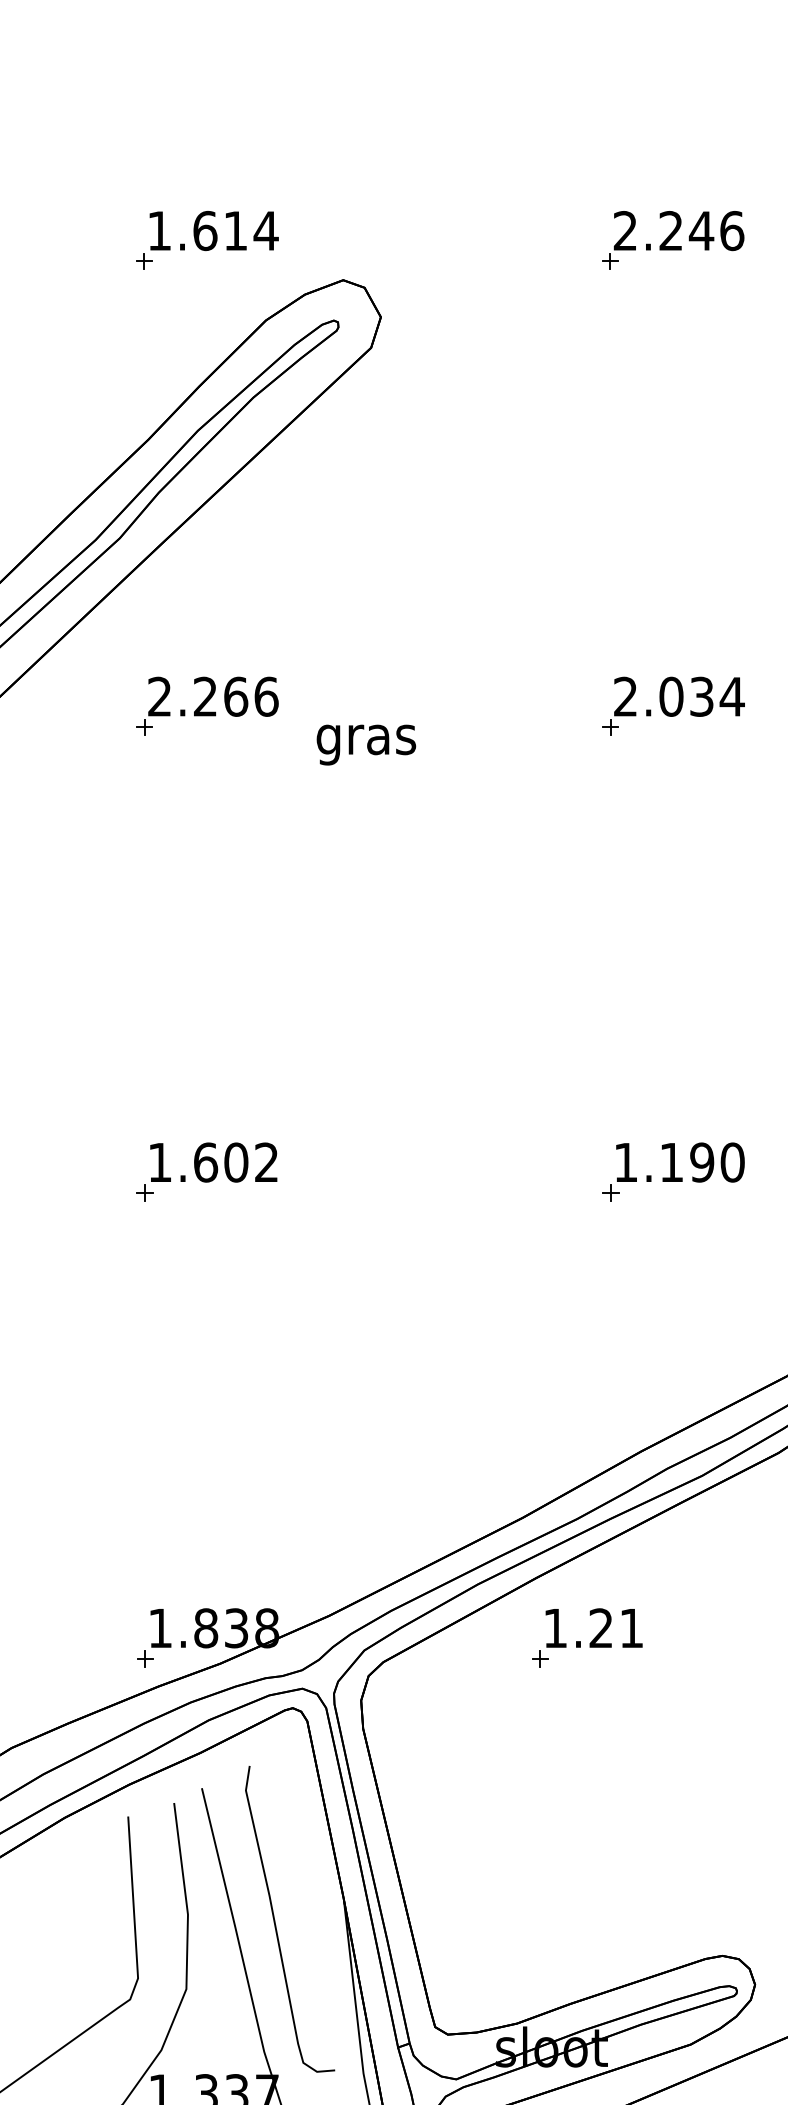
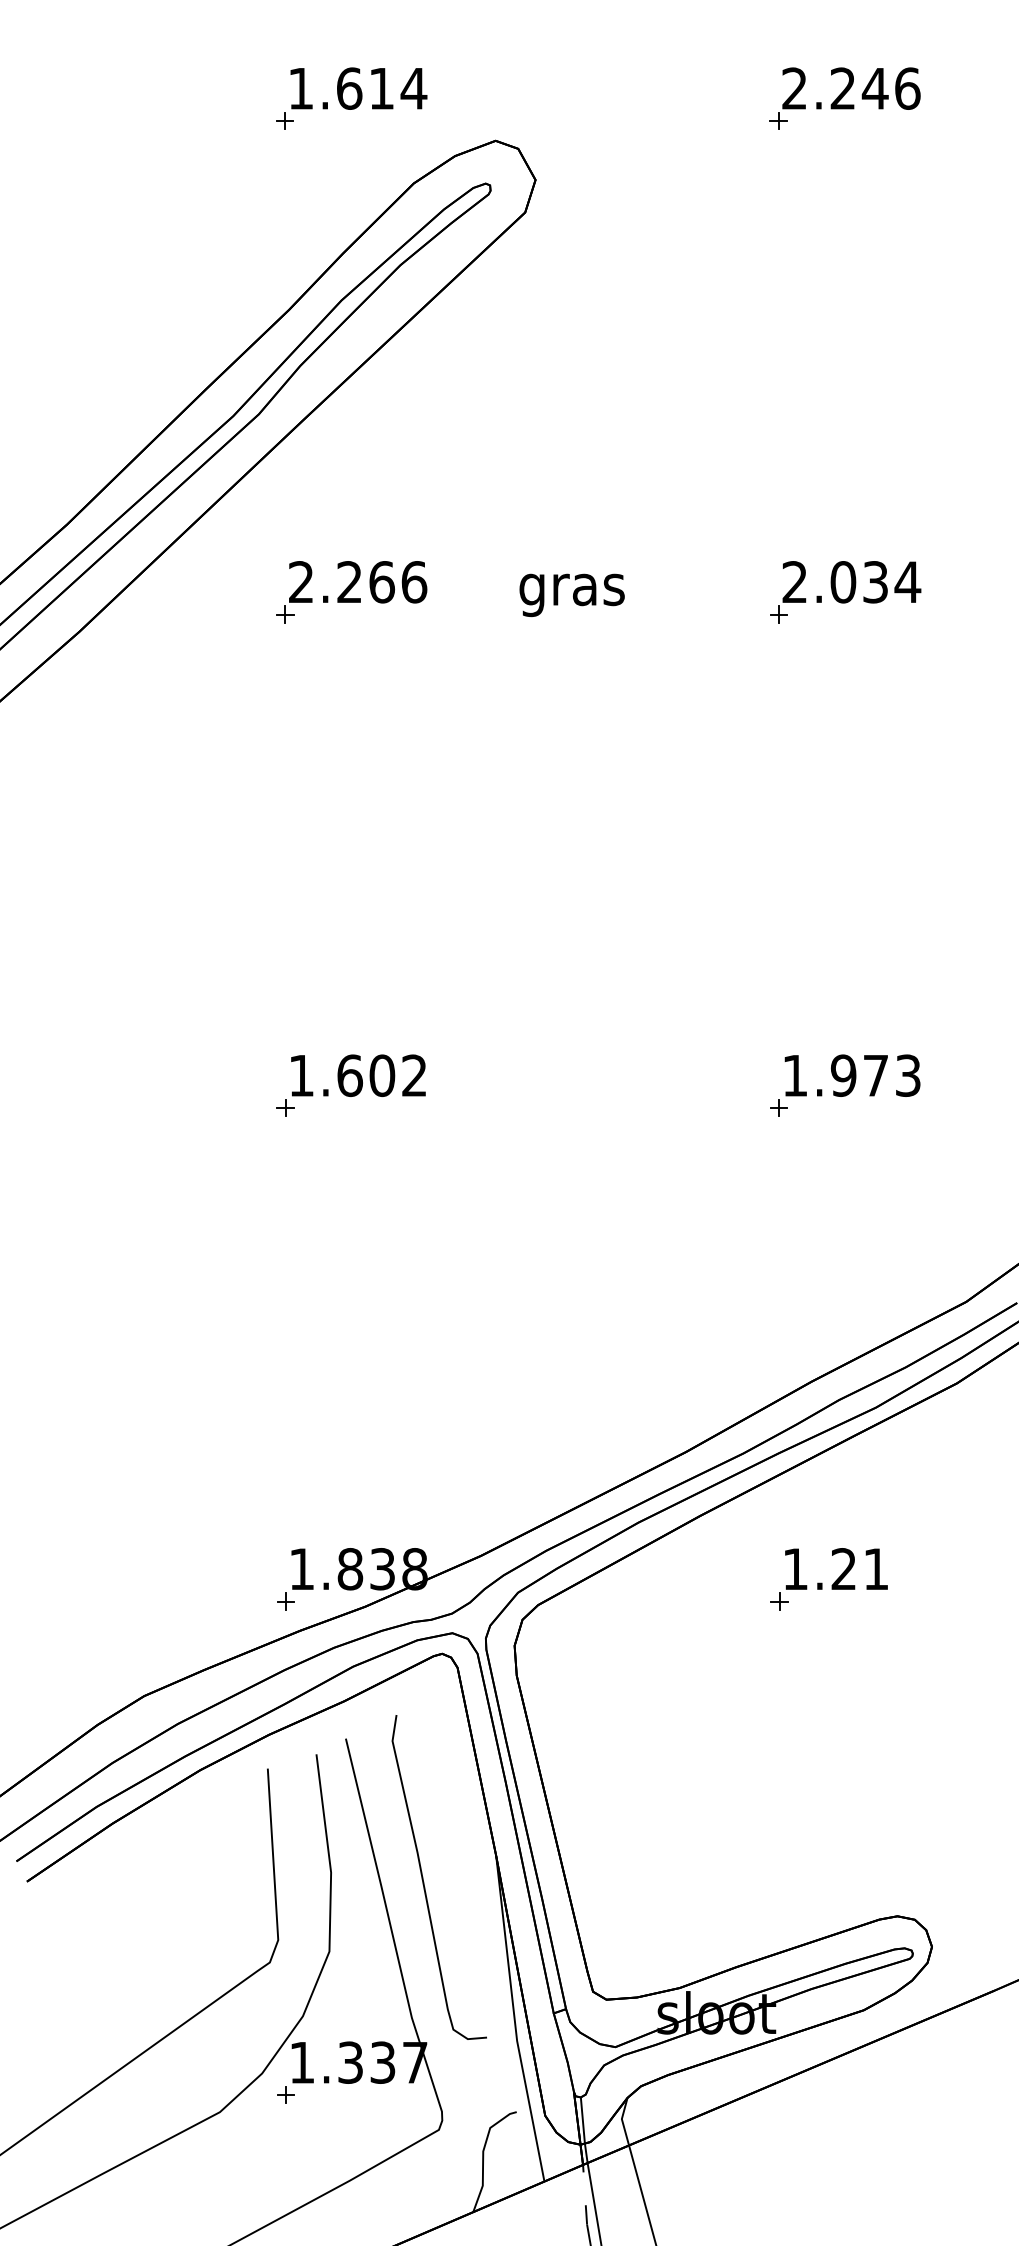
text: (365, 745) -> (571, 595), moved
text: (701, 1162) -> (875, 1075), 1.190 -> 1.973
part: (592, 1639) -> (834, 1581), moved

